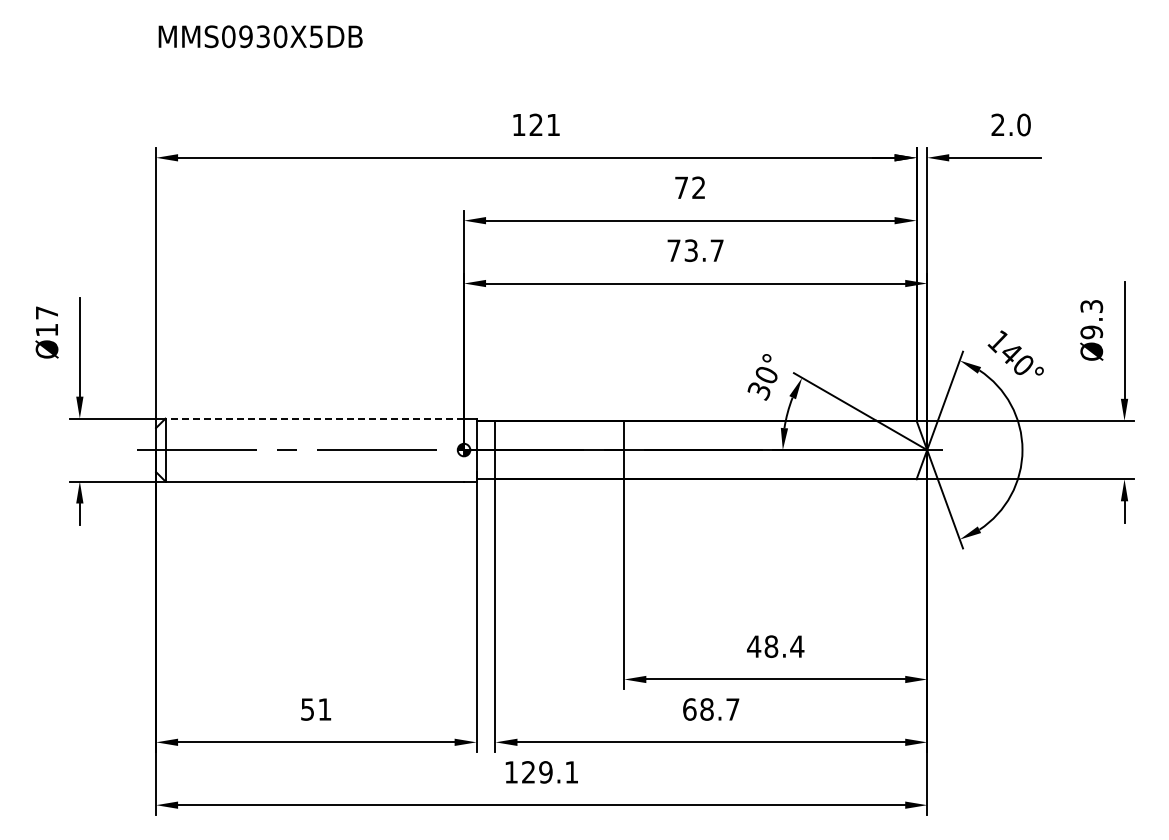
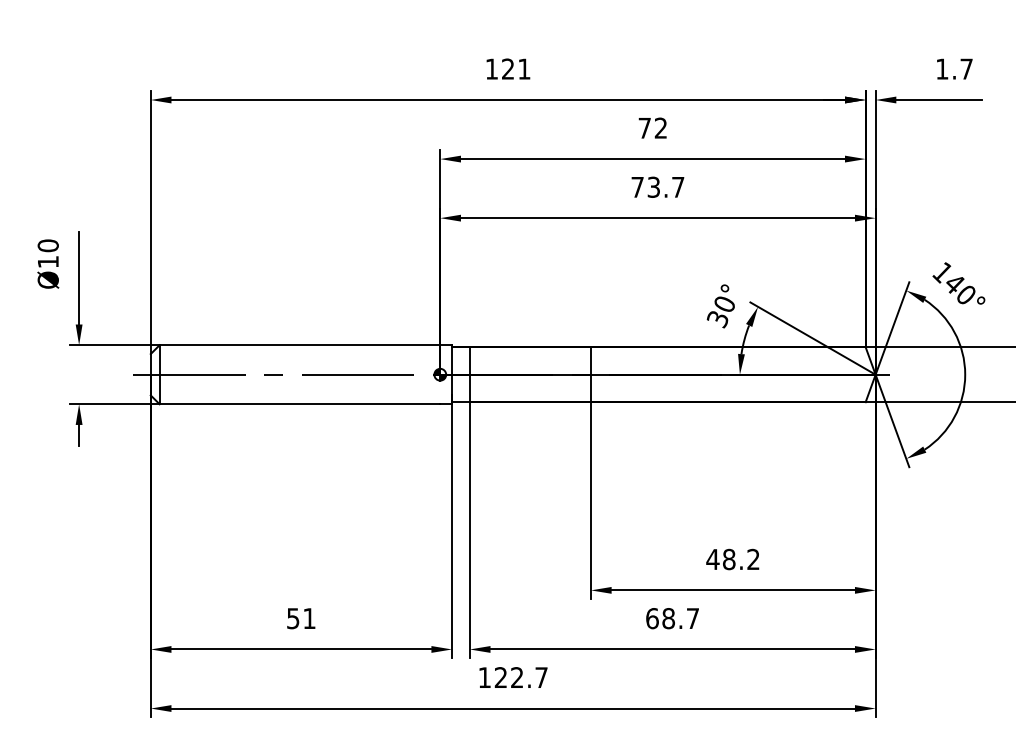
text: (1010, 124) -> (953, 68), 2.0 -> 1.7
text: (46, 312) -> (47, 245), Ø17 -> Ø10
line: (314, 418) -> (299, 345), dashed -> solid
text: (797, 646) -> (753, 559), 48.4 -> 48.2
text: (558, 772) -> (529, 677), 129.1 -> 122.7

